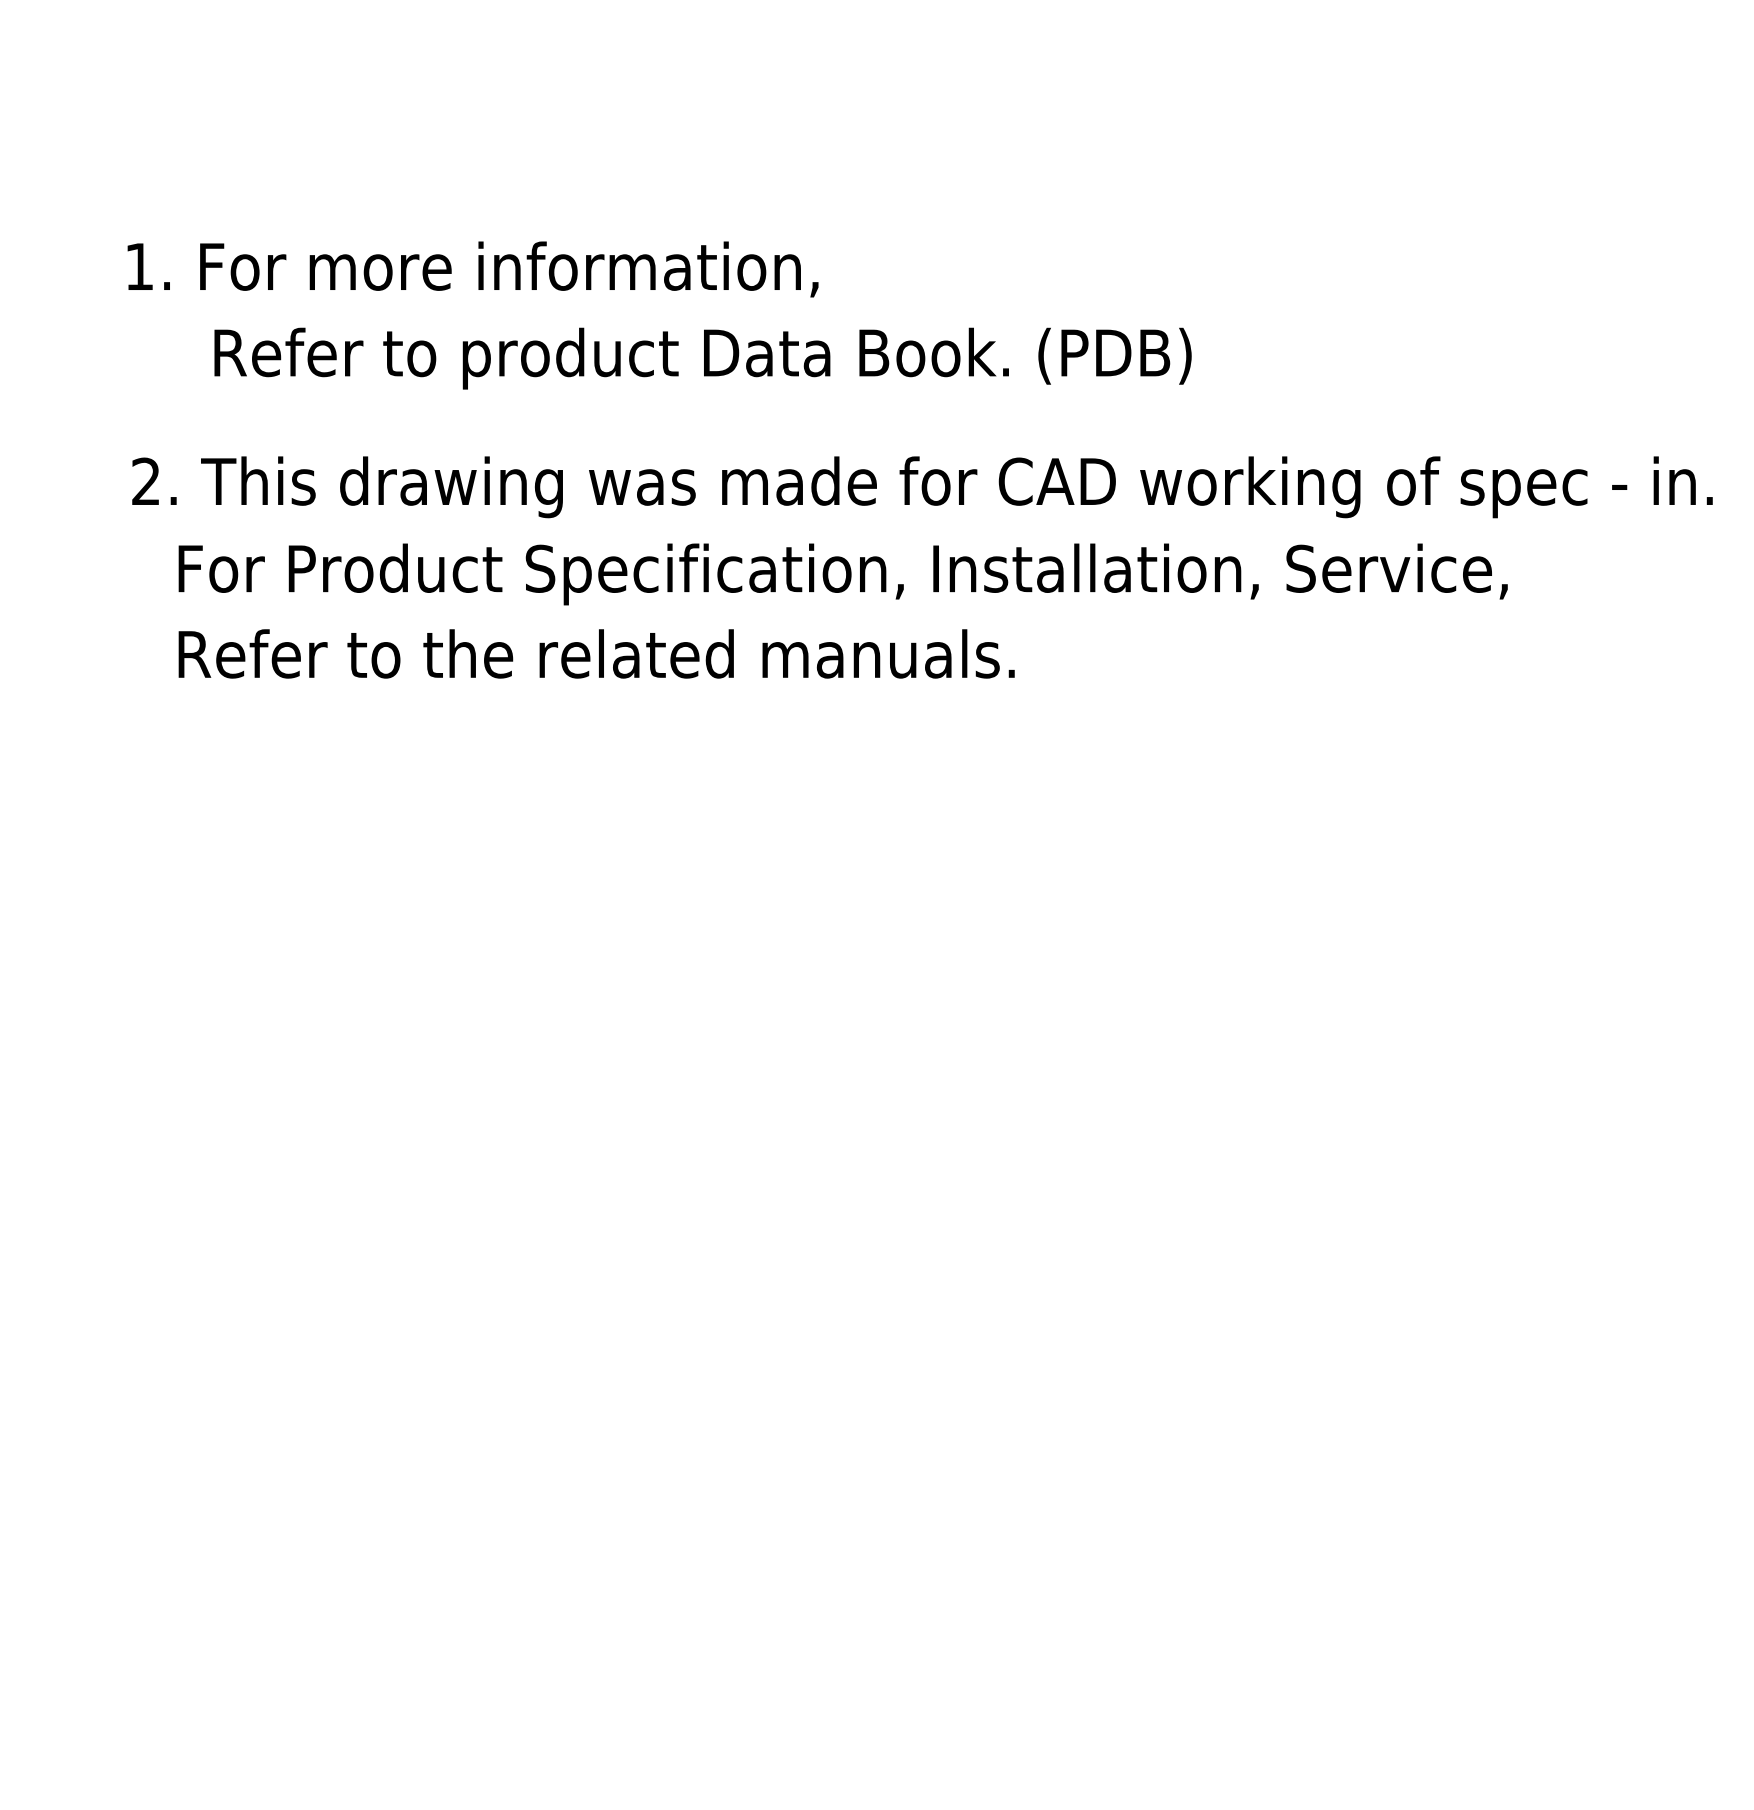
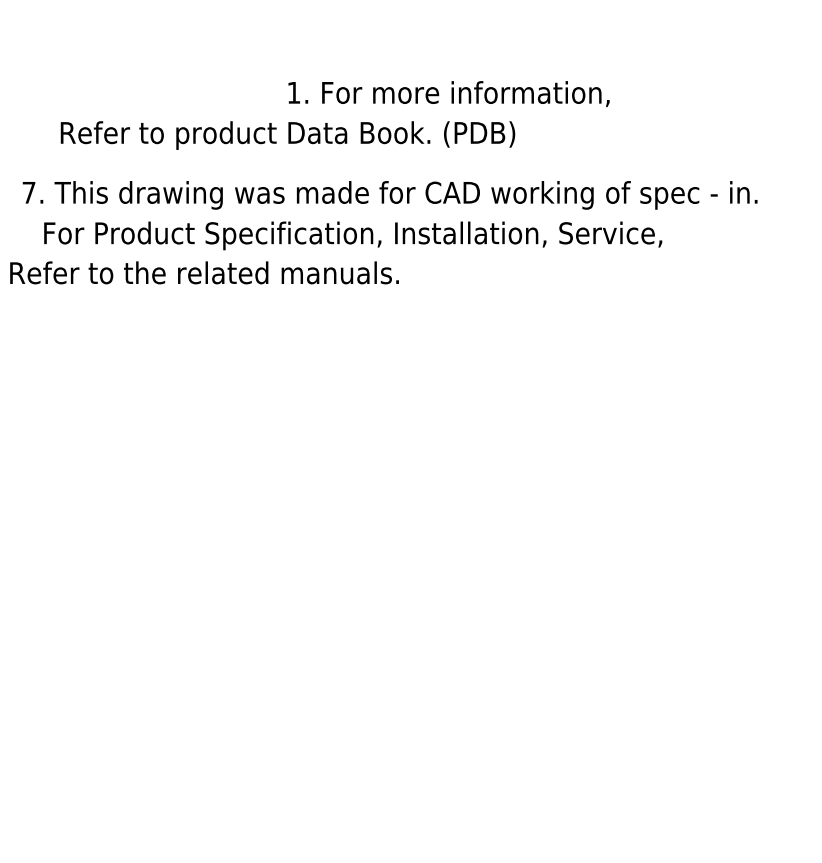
text: (471, 270) -> (448, 94), moved
text: (144, 481) -> (28, 192), 2. -> 7.
text: (596, 653) -> (204, 272), moved

